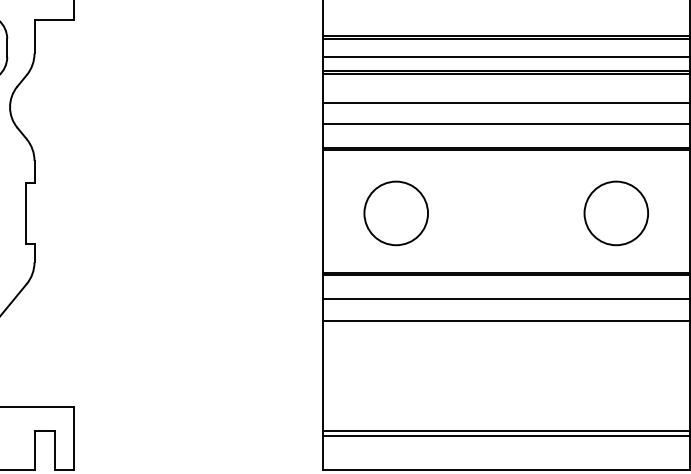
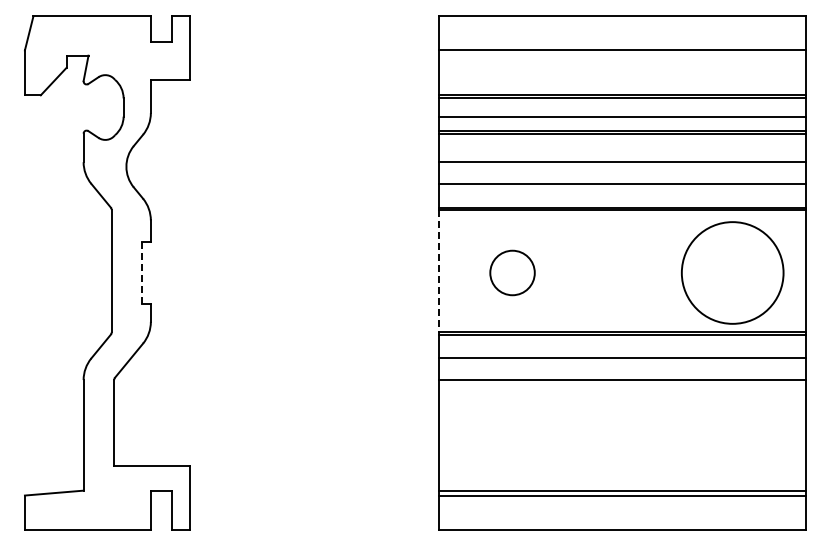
line: (323, 211) -> (439, 271), solid -> dashed
line: (26, 212) -> (142, 272), solid -> dashed
circle: (396, 212) -> (512, 272), size x0.7
circle: (616, 212) -> (732, 272), size x1.6

